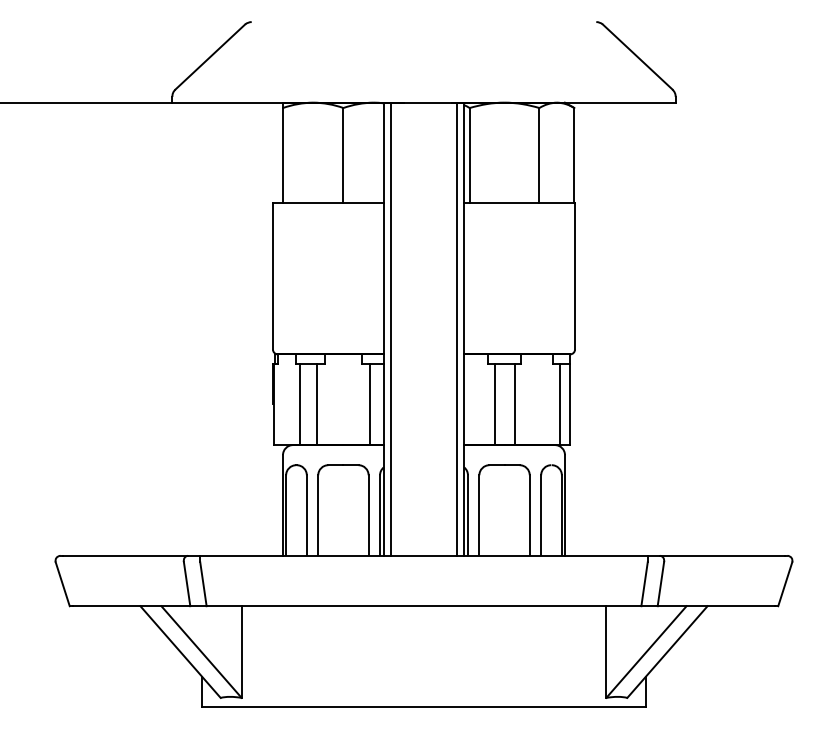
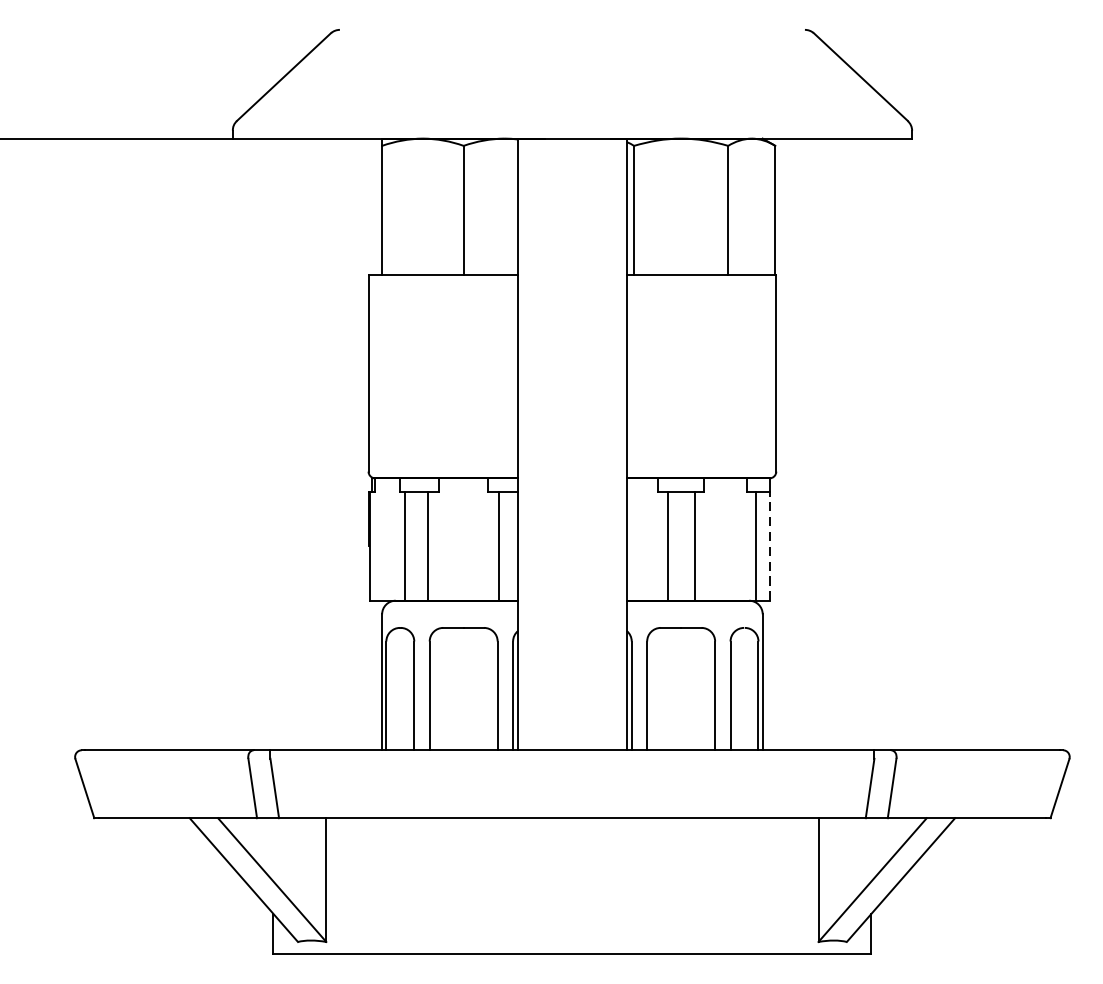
line: (391, 328) -> (528, 443), removed
line: (456, 328) -> (616, 443), removed
line: (570, 404) -> (770, 545), solid -> dashed

